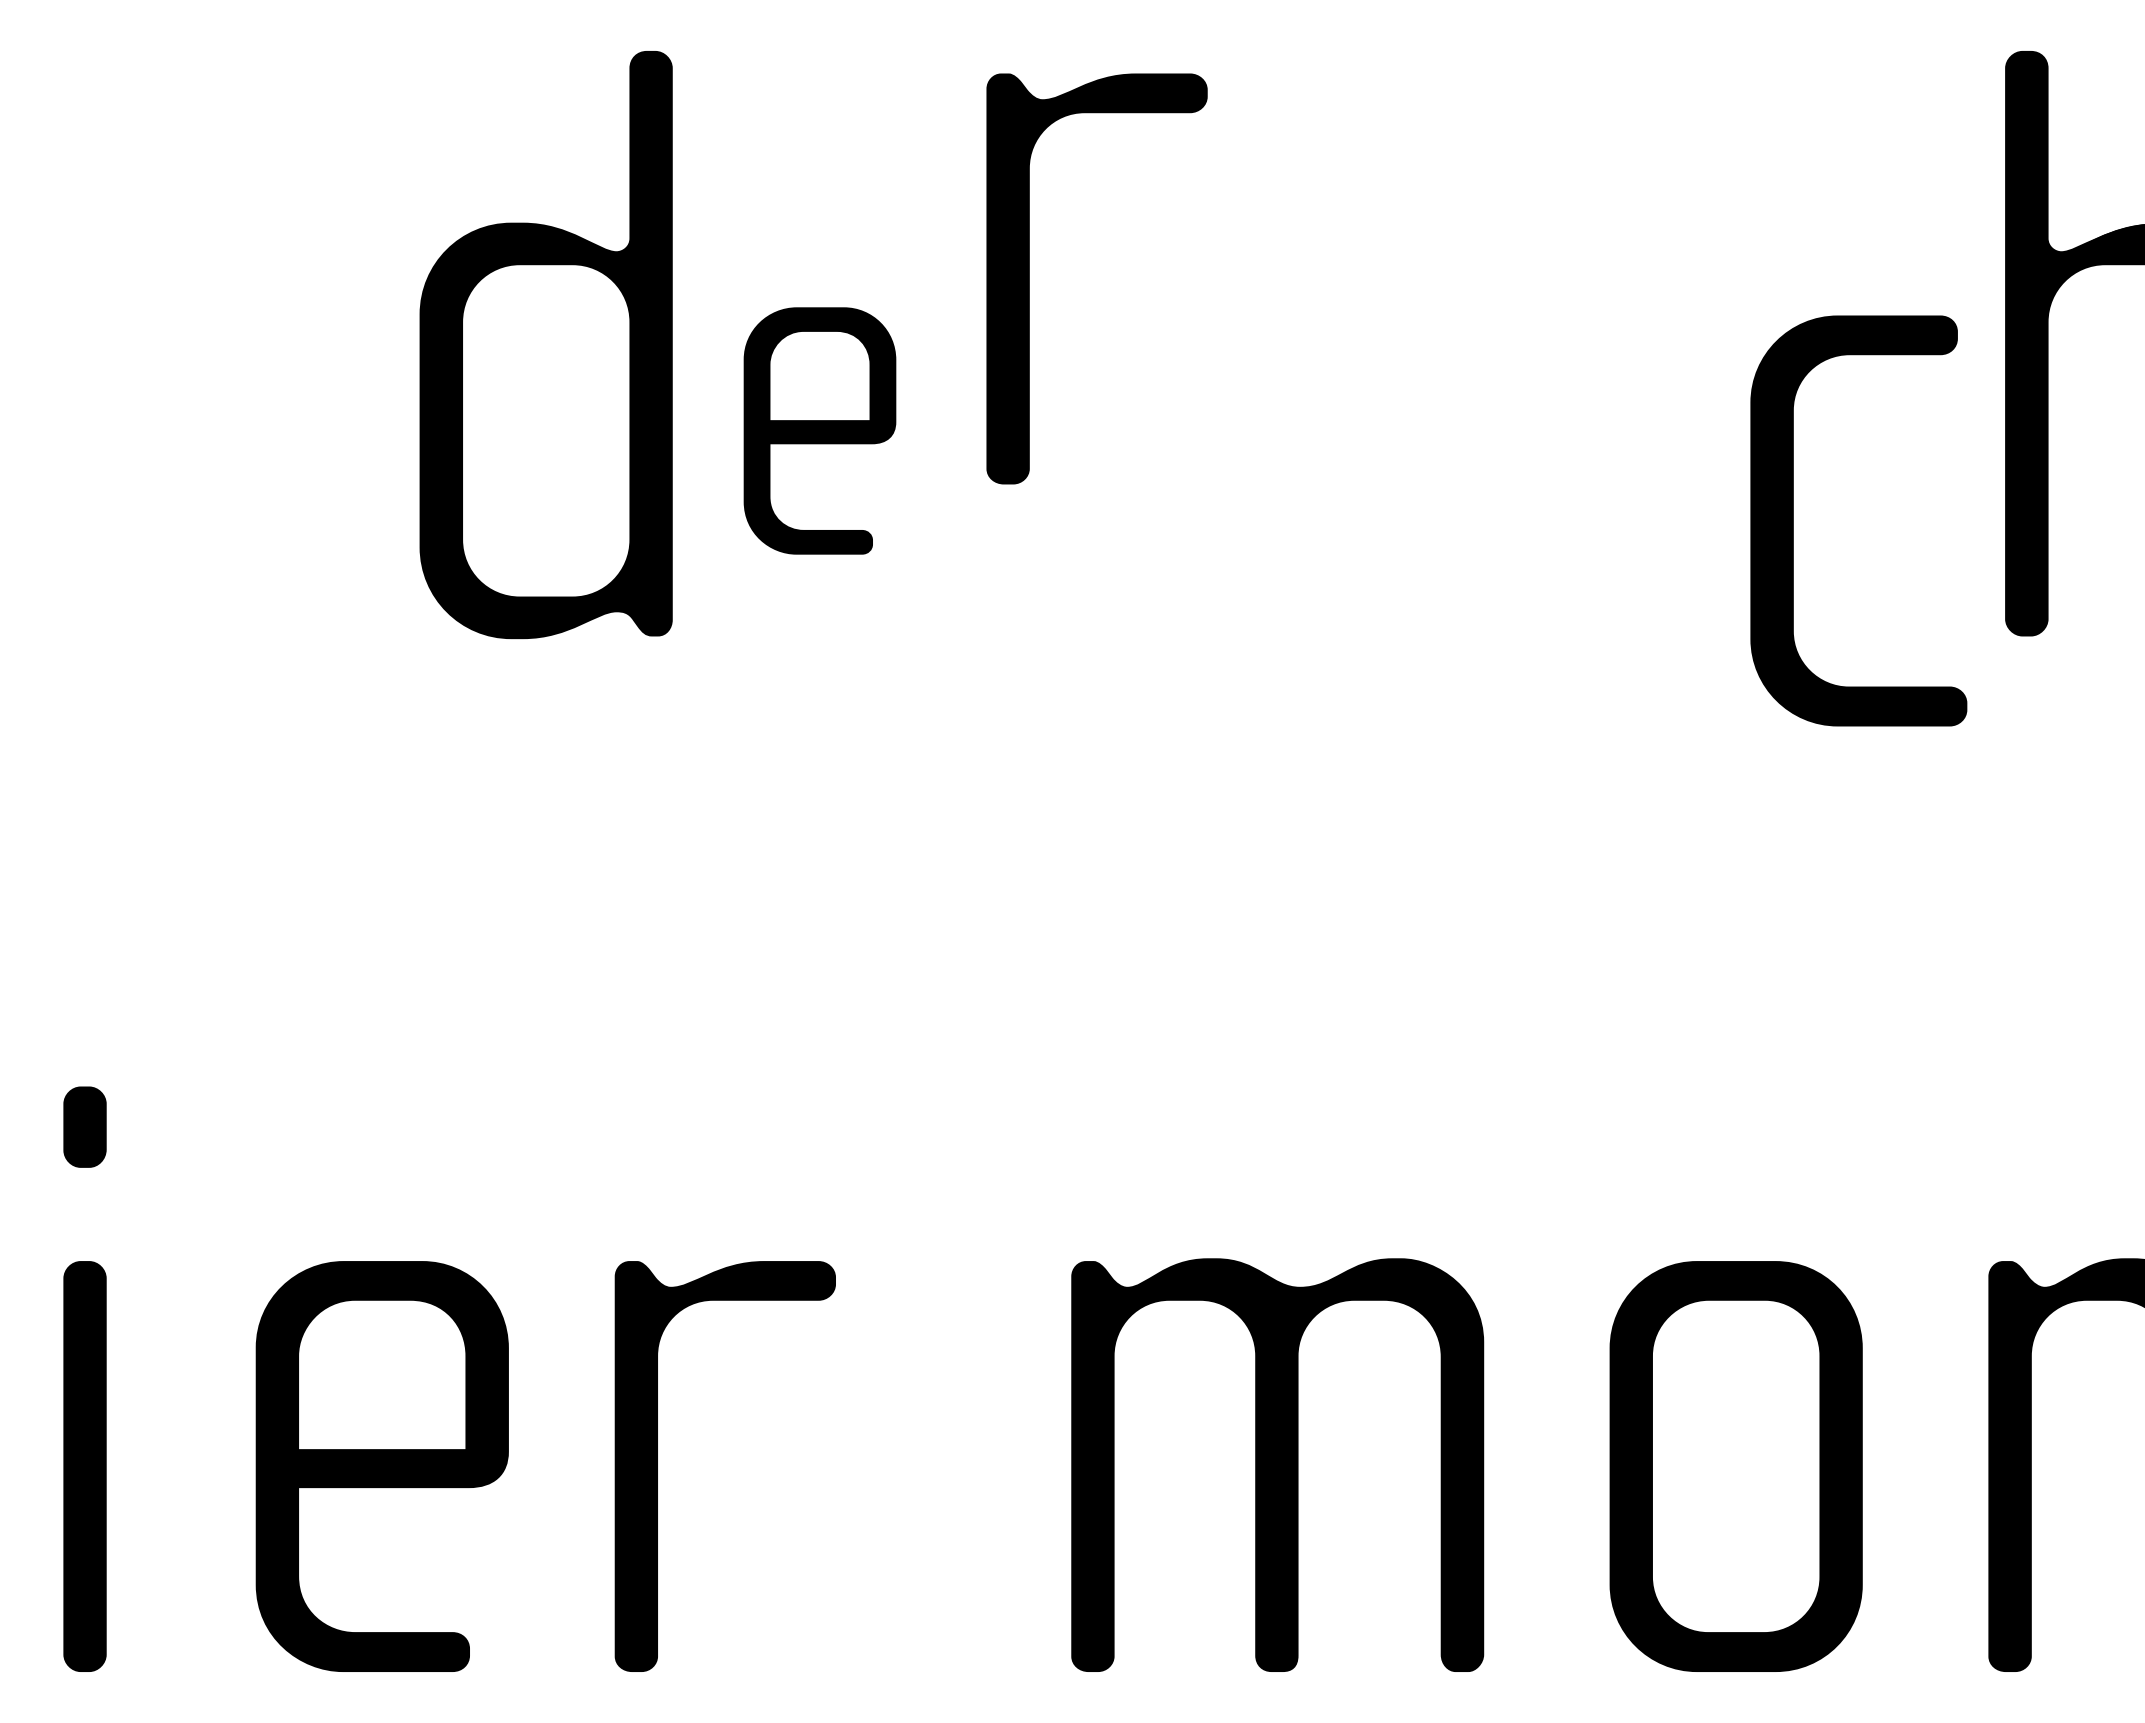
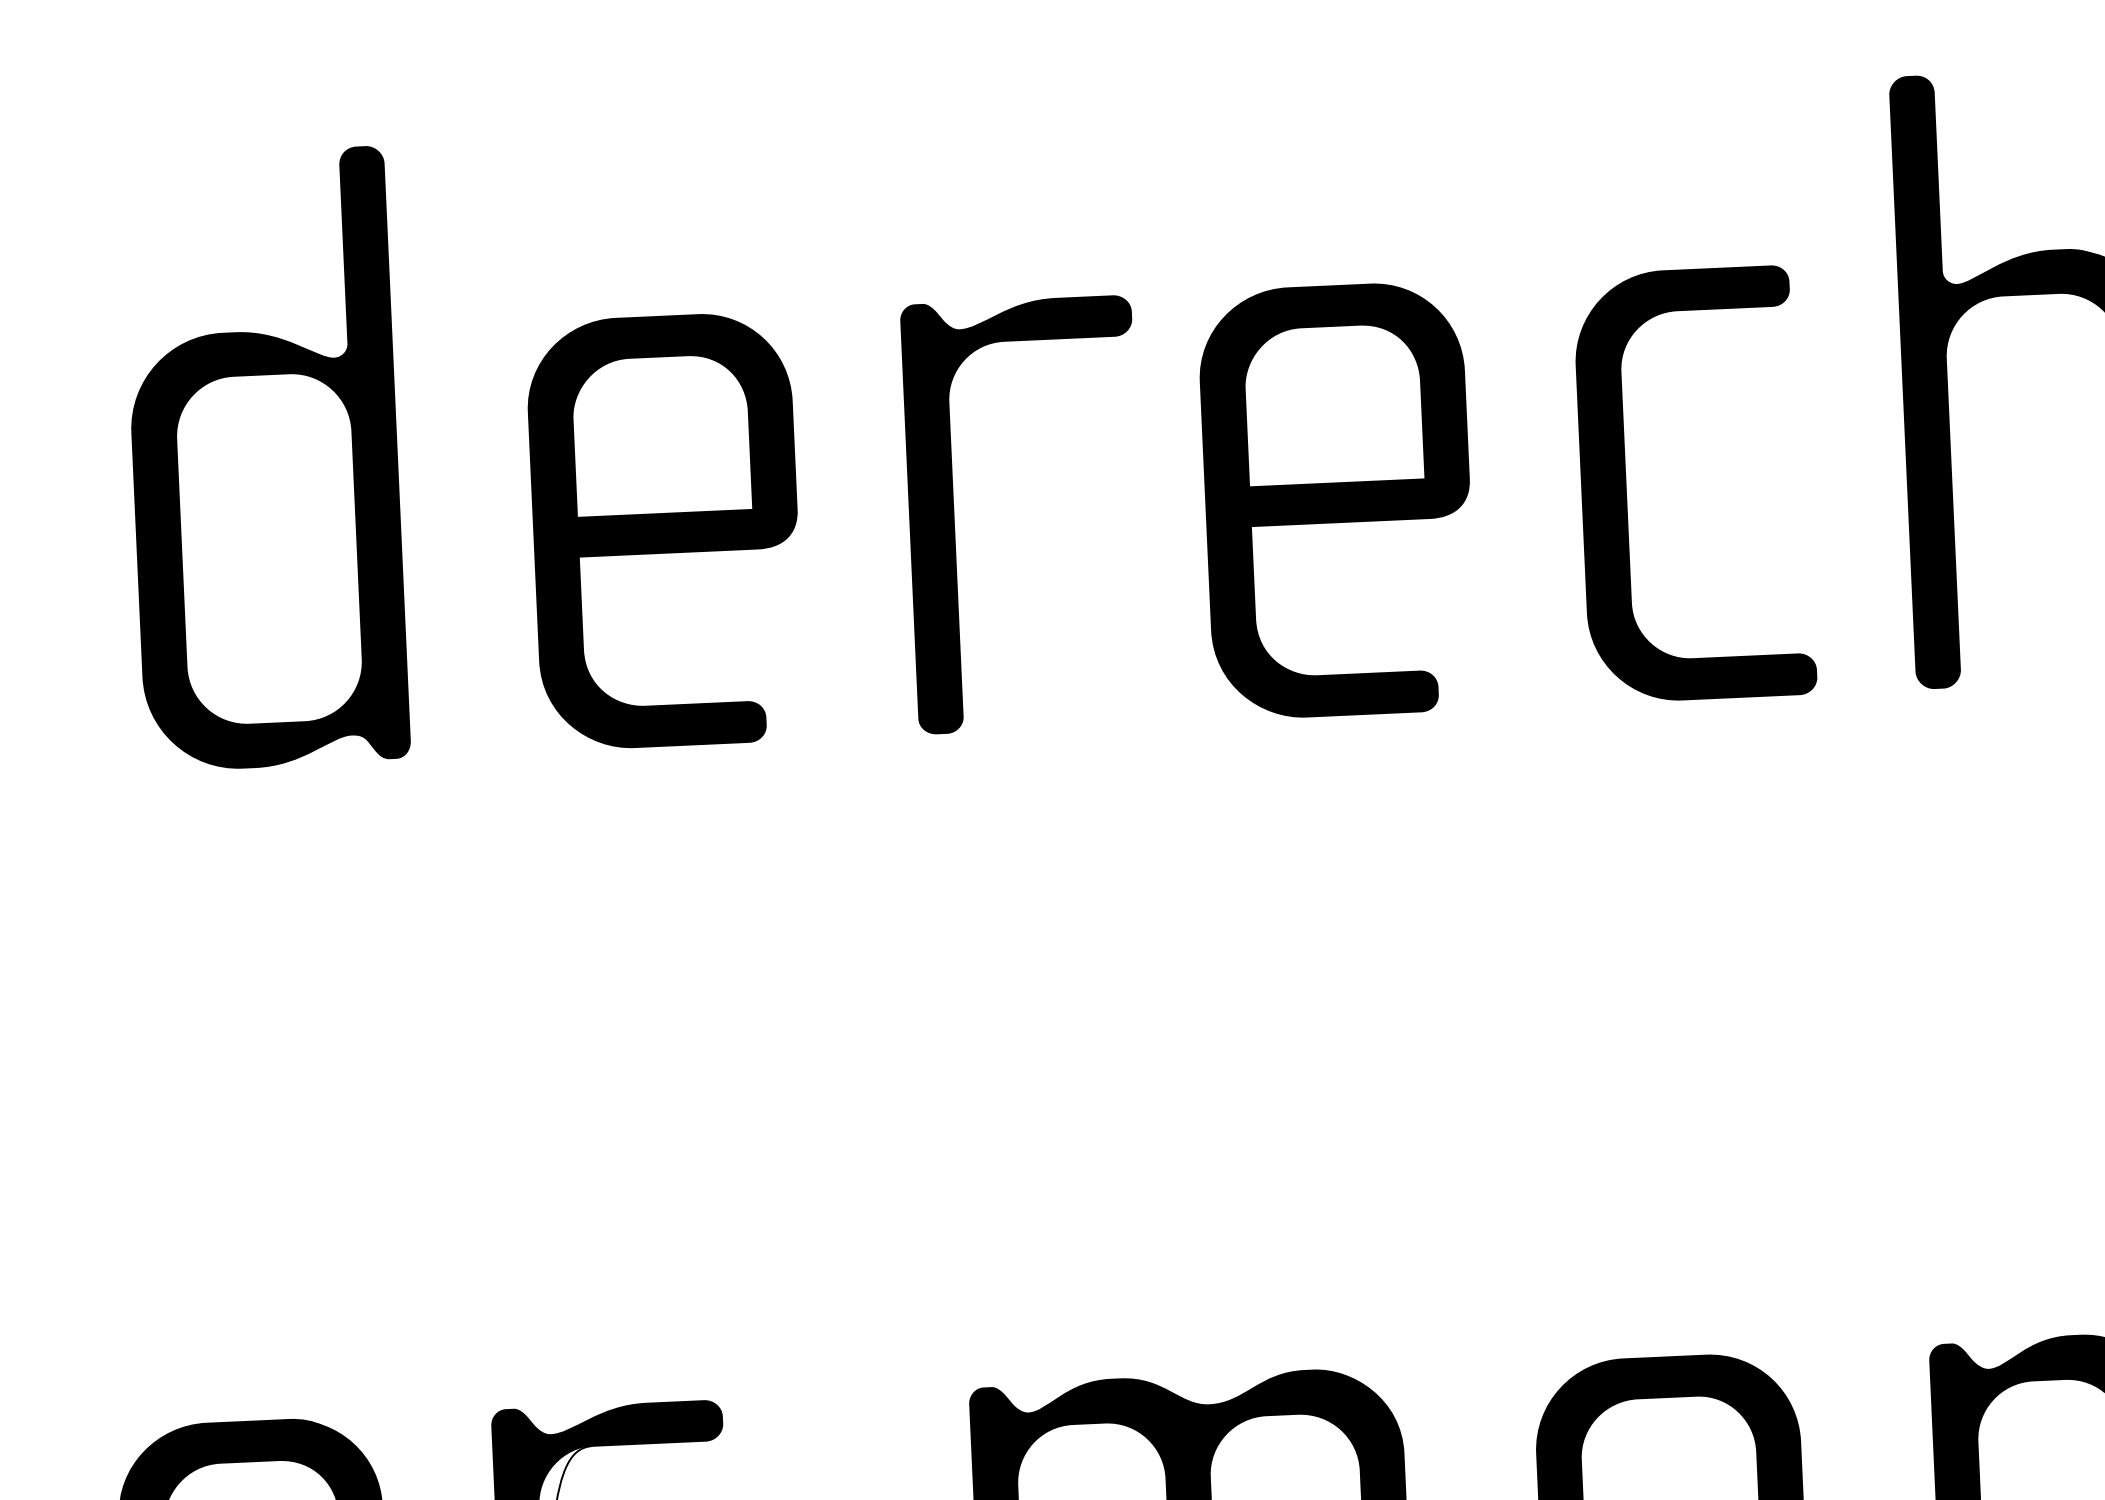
part: (1029, 278) -> (954, 517), moved
part: (545, 345) -> (264, 459), moved
part: (819, 430) -> (665, 530), size x1.67
part: (1461, 430) -> (1337, 500), added
part: (1793, 520) -> (1626, 486), moved

